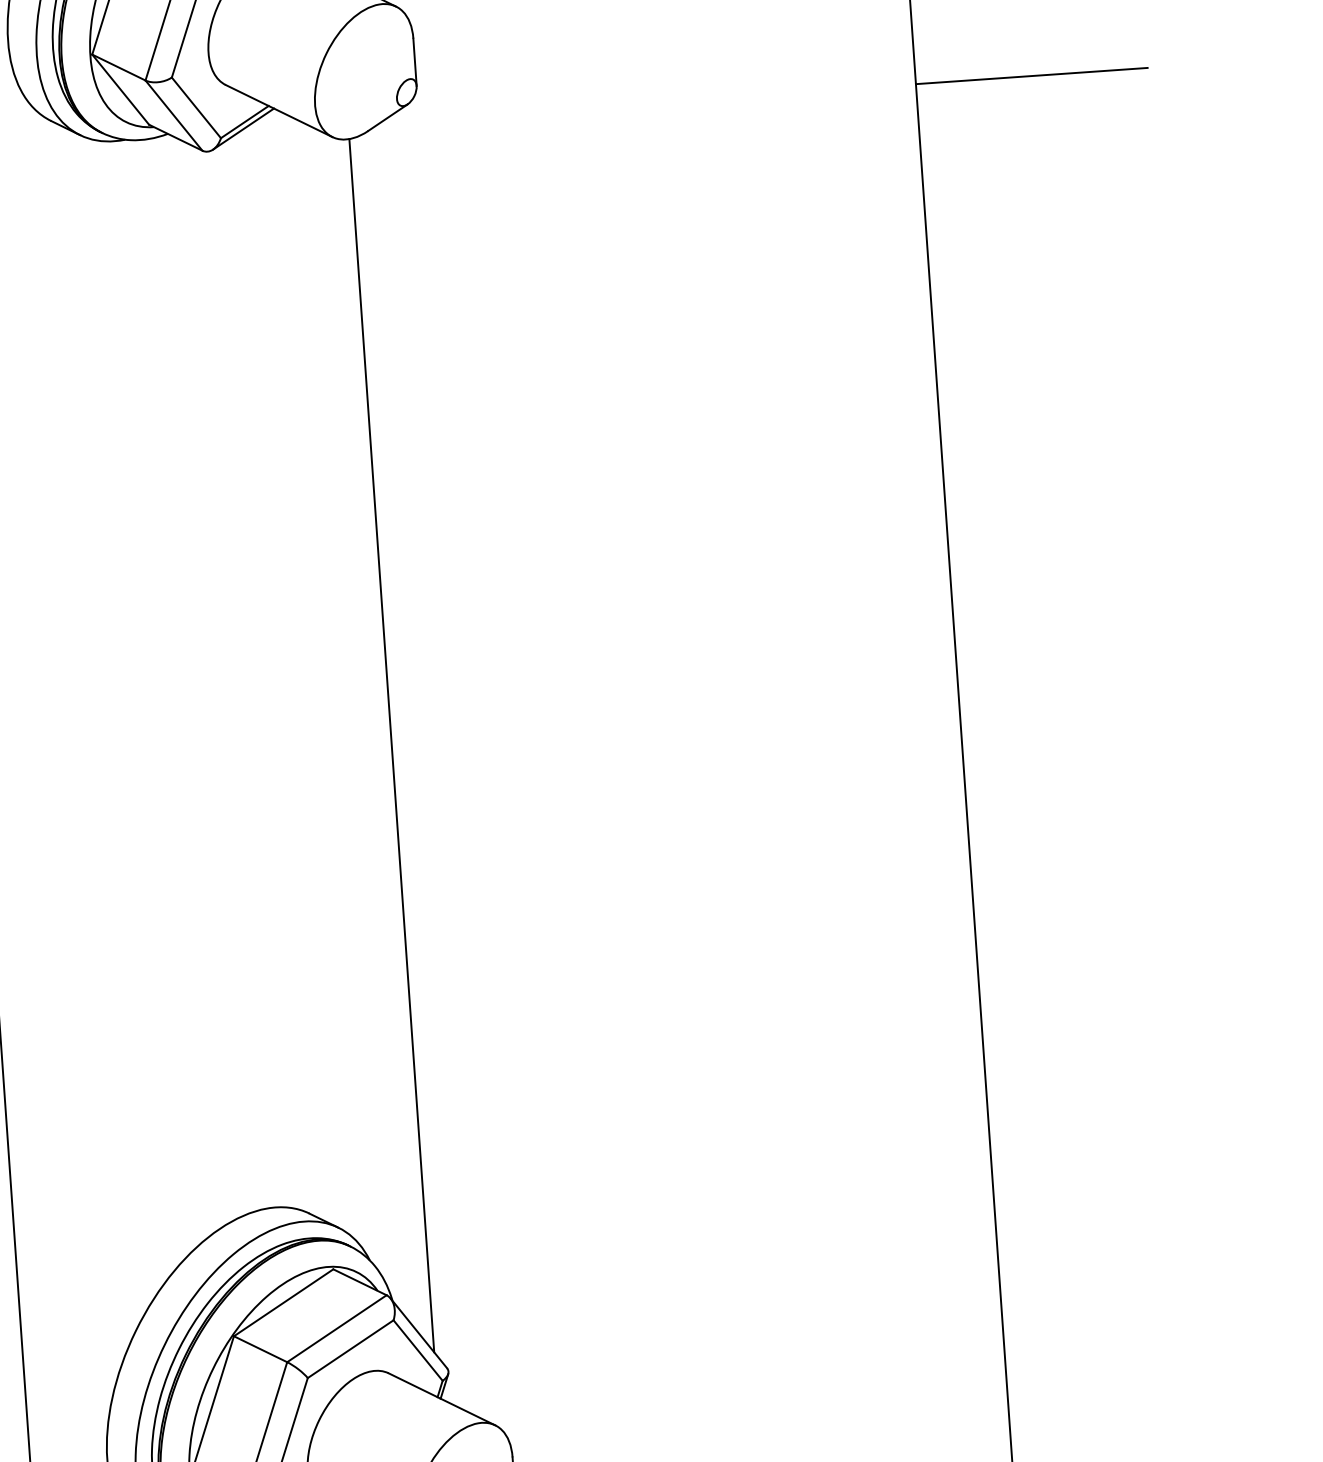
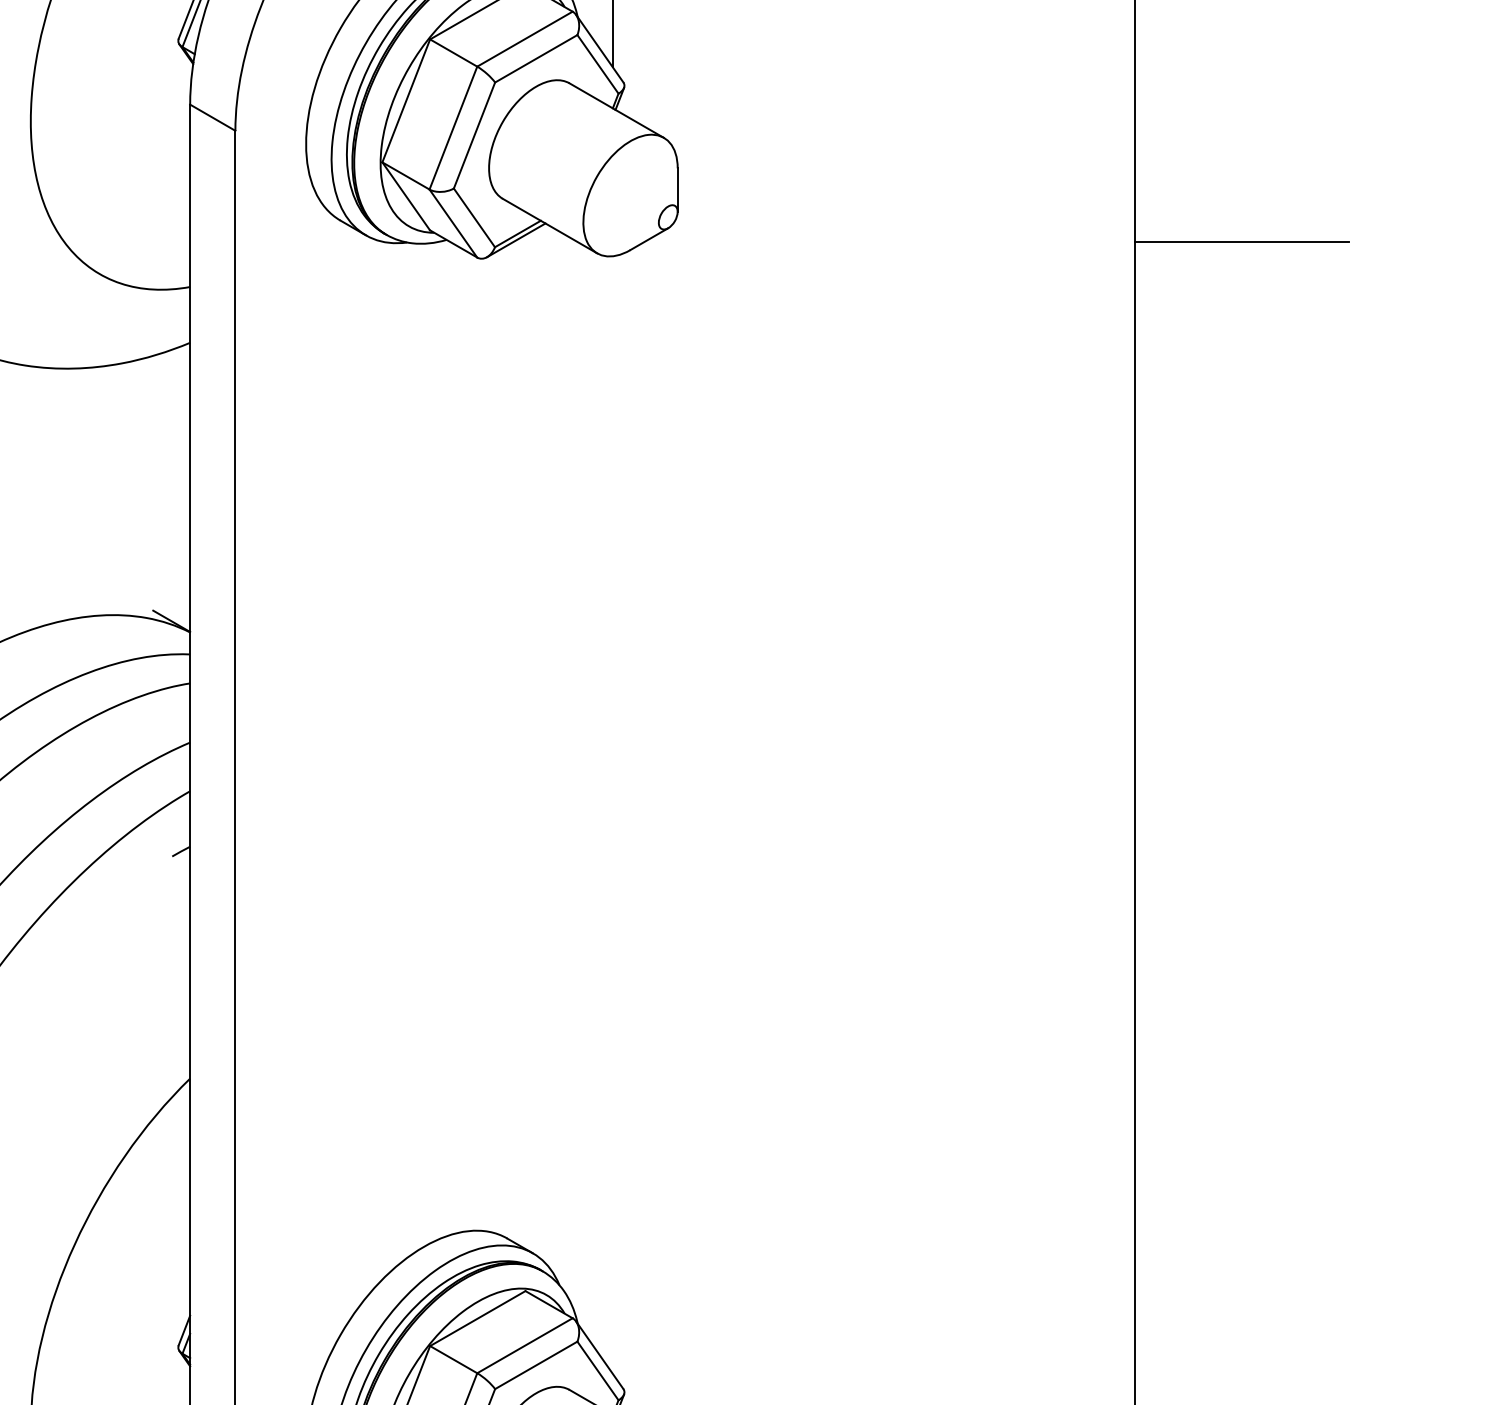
line: (391, 745) -> (612, 814), removed

